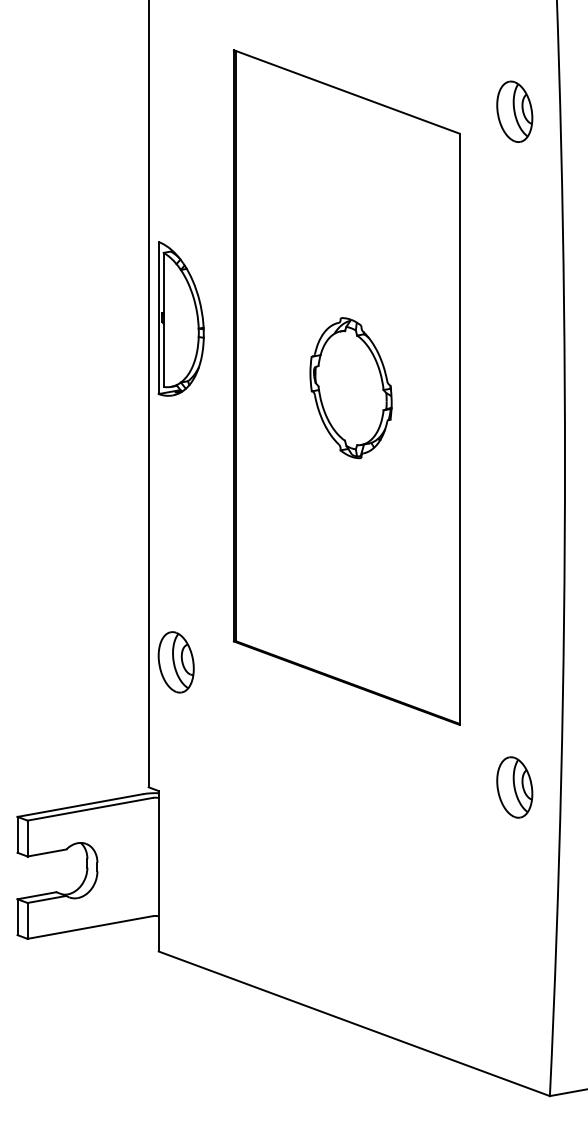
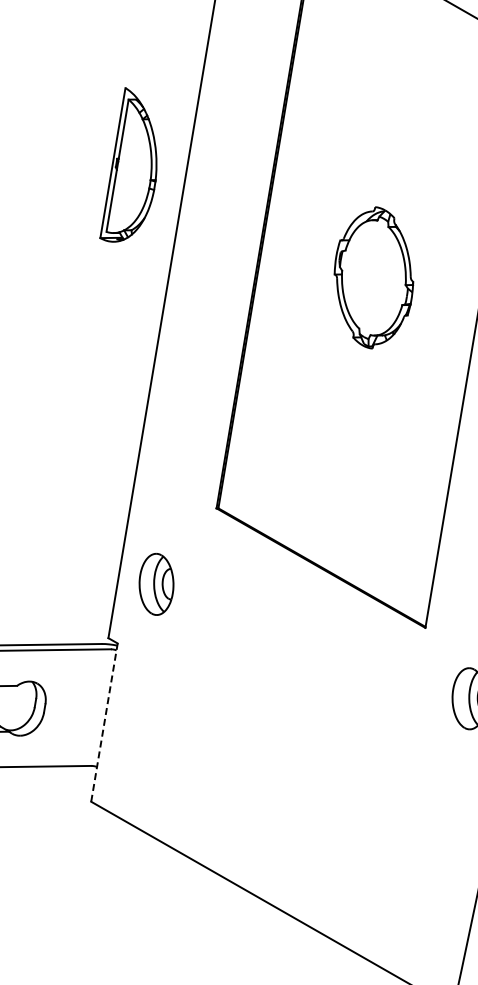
part: (180, 318) -> (134, 167), moved
part: (175, 662) -> (155, 584), moved
line: (158, 870) -> (104, 721), solid -> dashed

